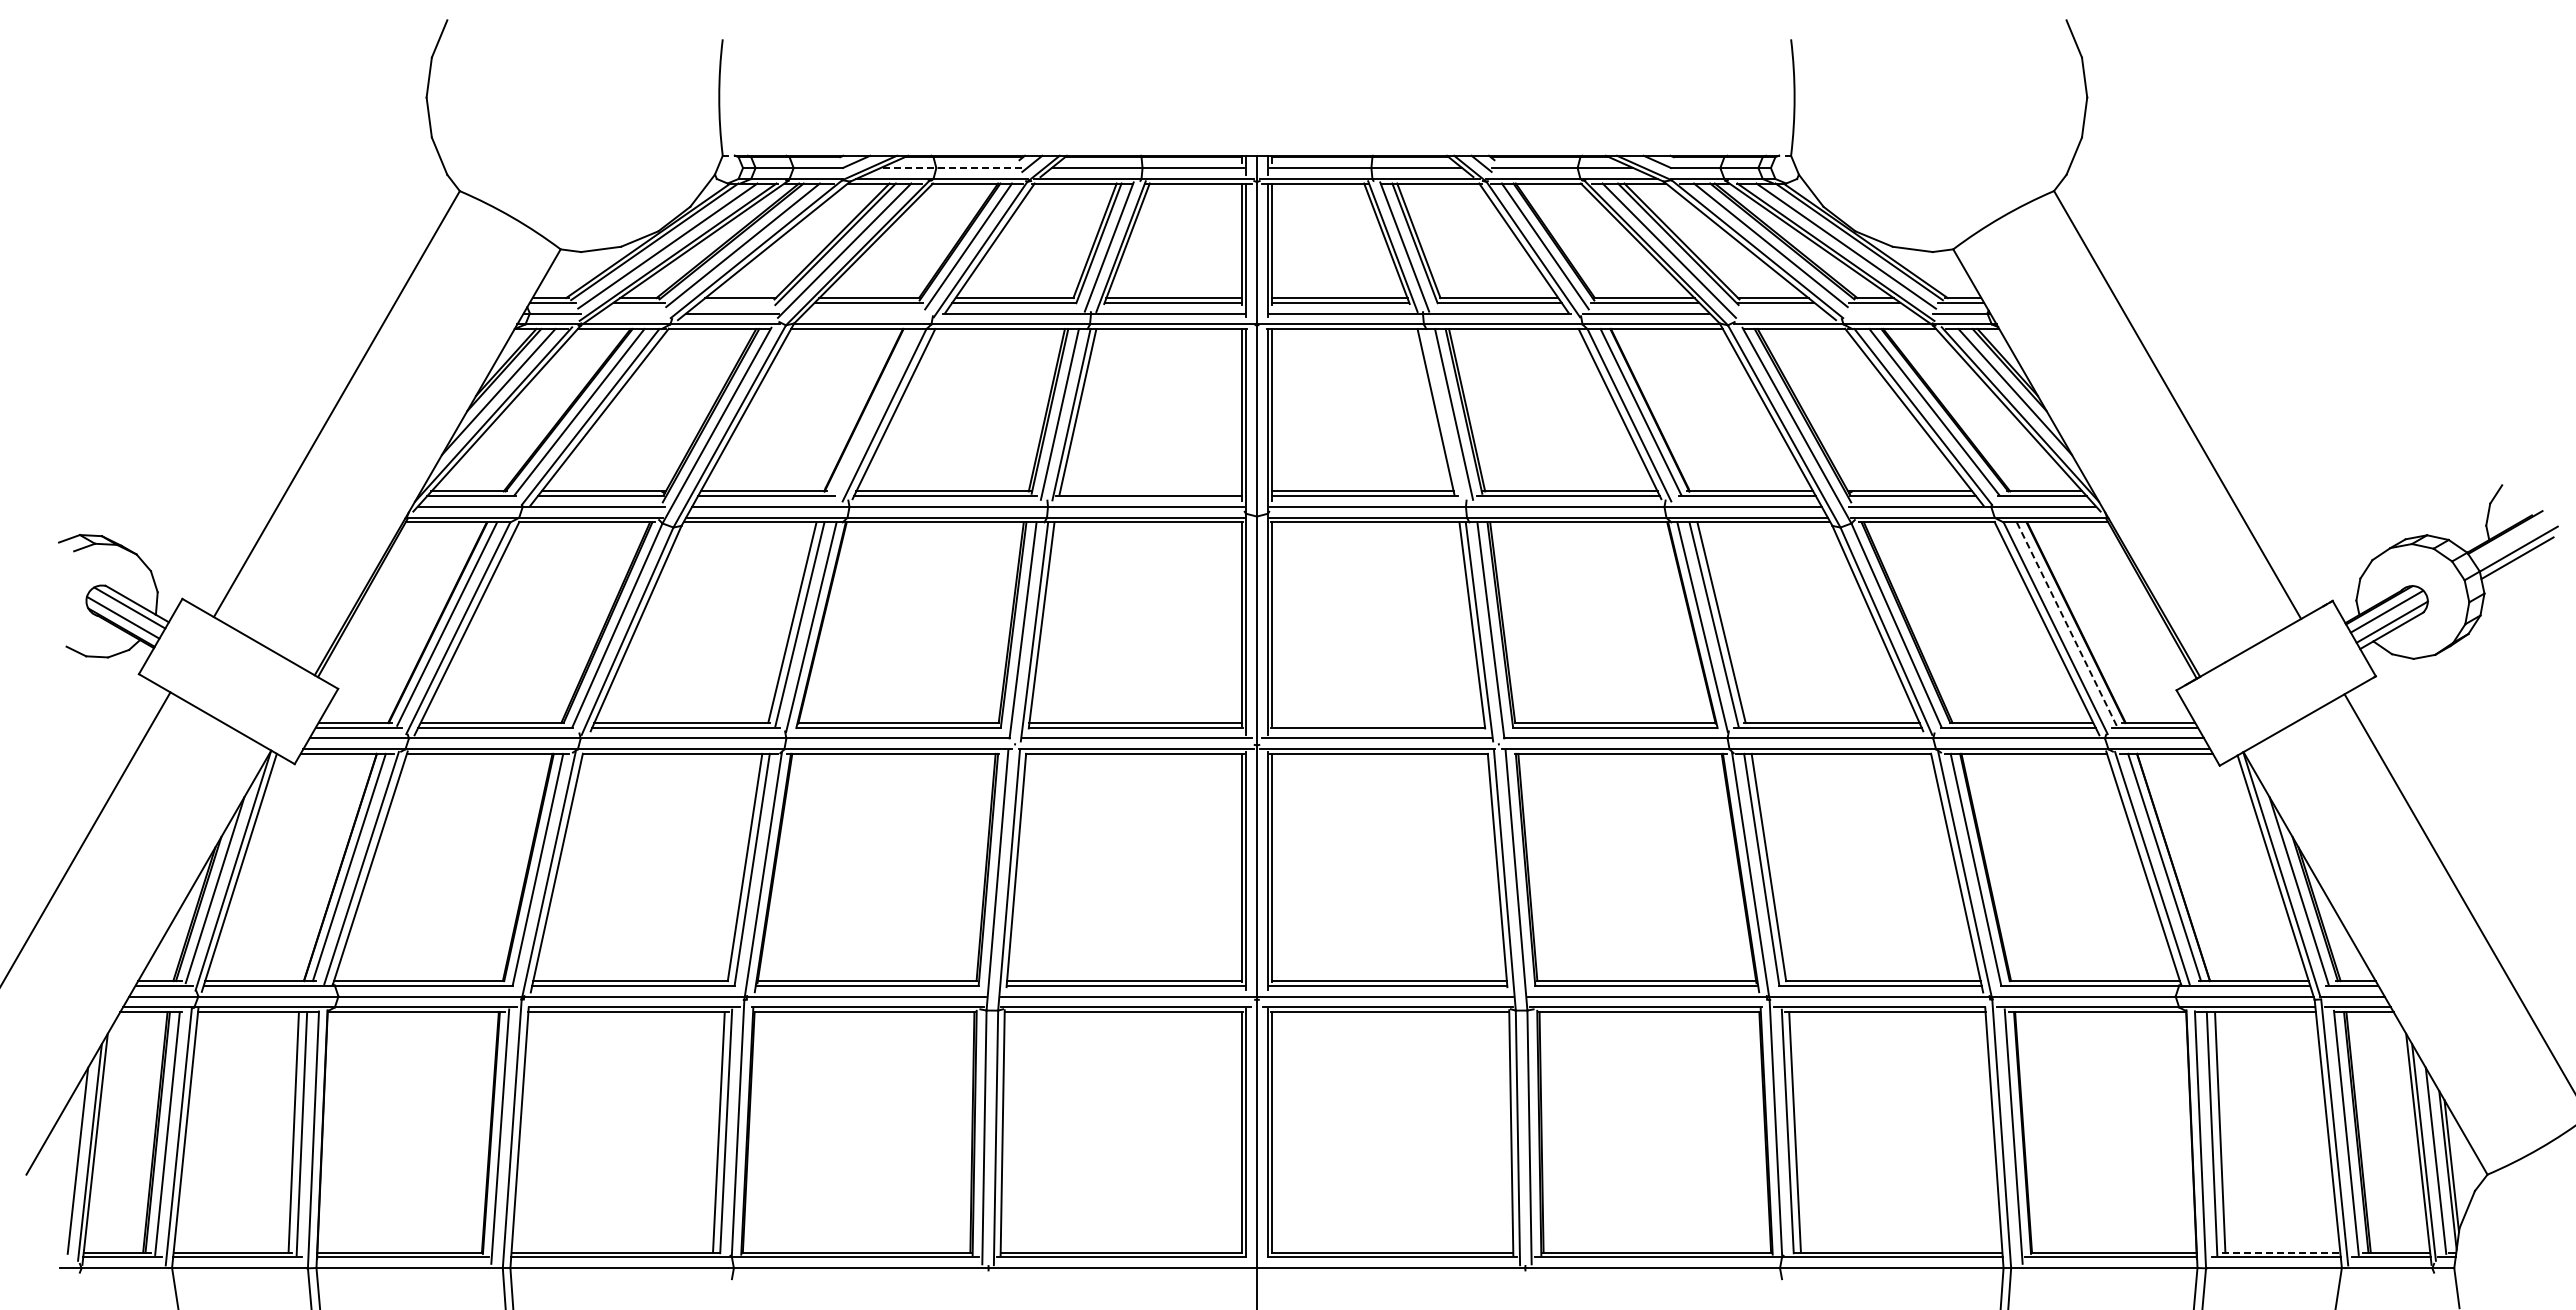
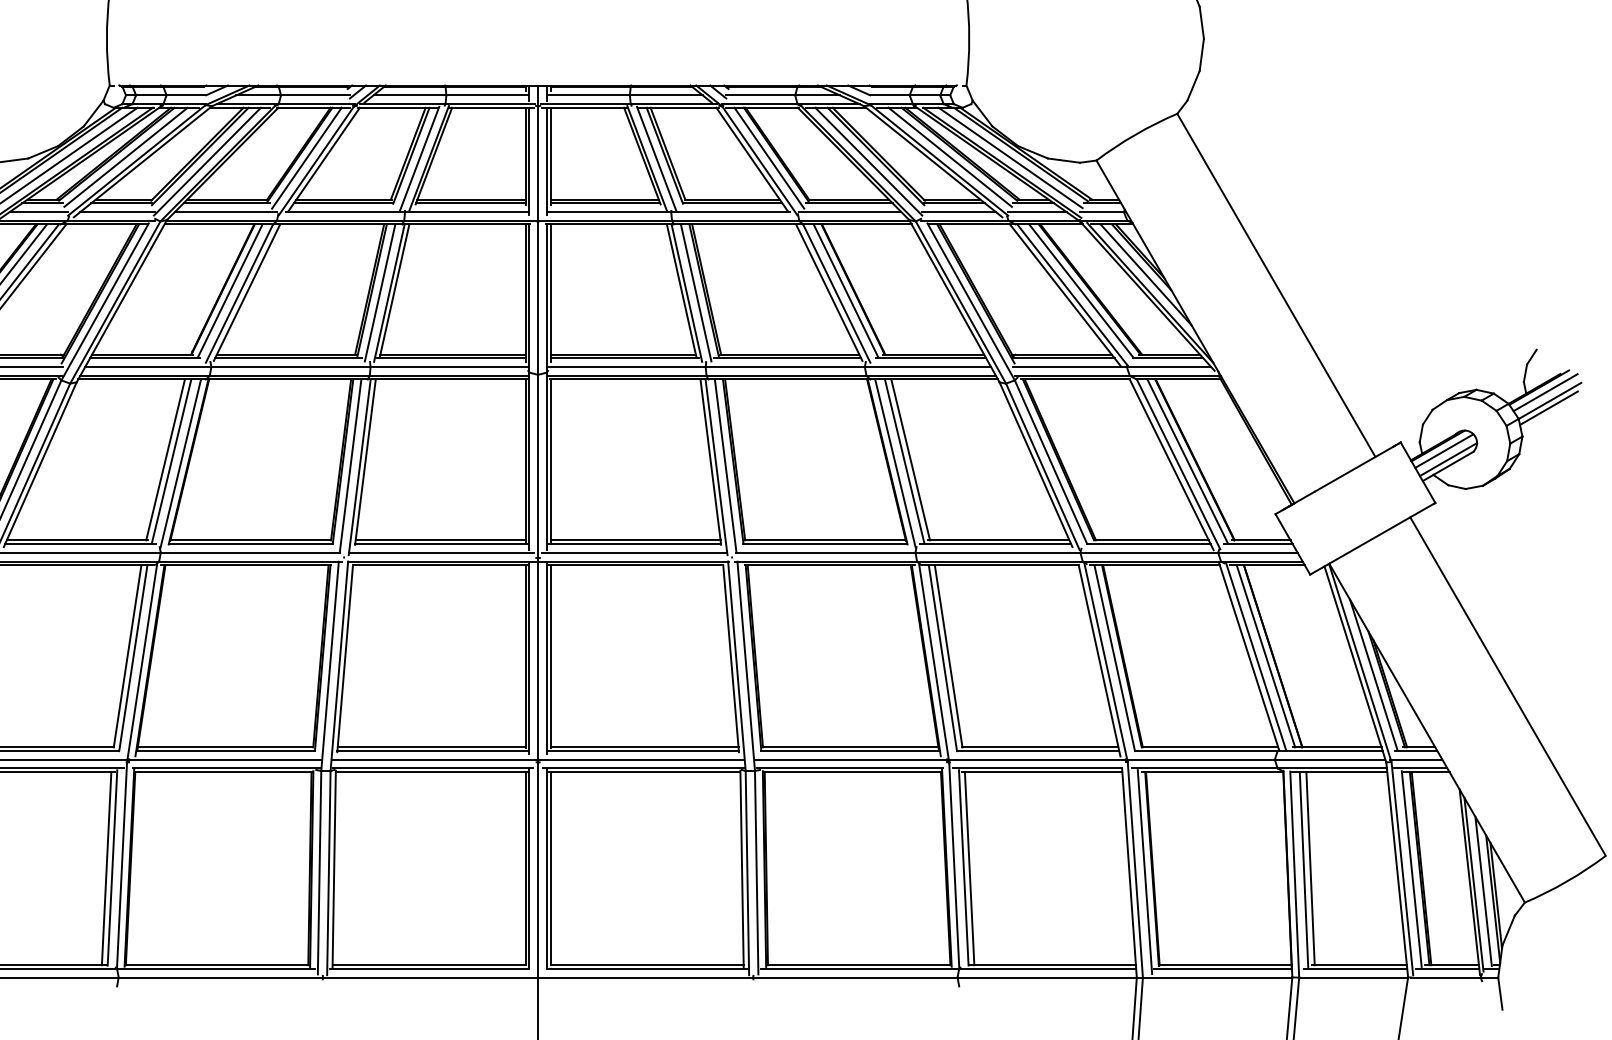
line: (951, 168) -> (293, 95), dashed -> solid
line: (737, 302) -> (121, 203), added
line: (634, 313) -> (38, 212), added
line: (867, 313) -> (225, 212), added
line: (1781, 313) -> (958, 212), added
line: (1878, 313) -> (1036, 212), added
line: (872, 412) -> (229, 291), added
line: (1442, 414) -> (686, 292), added
line: (1150, 491) -> (452, 354), added
line: (2513, 538) -> (1545, 392), added
line: (2067, 624) -> (1188, 461), dashed -> solid
line: (1378, 722) -> (635, 539), added
line: (2281, 1252) -> (1359, 964), dashed -> solid

